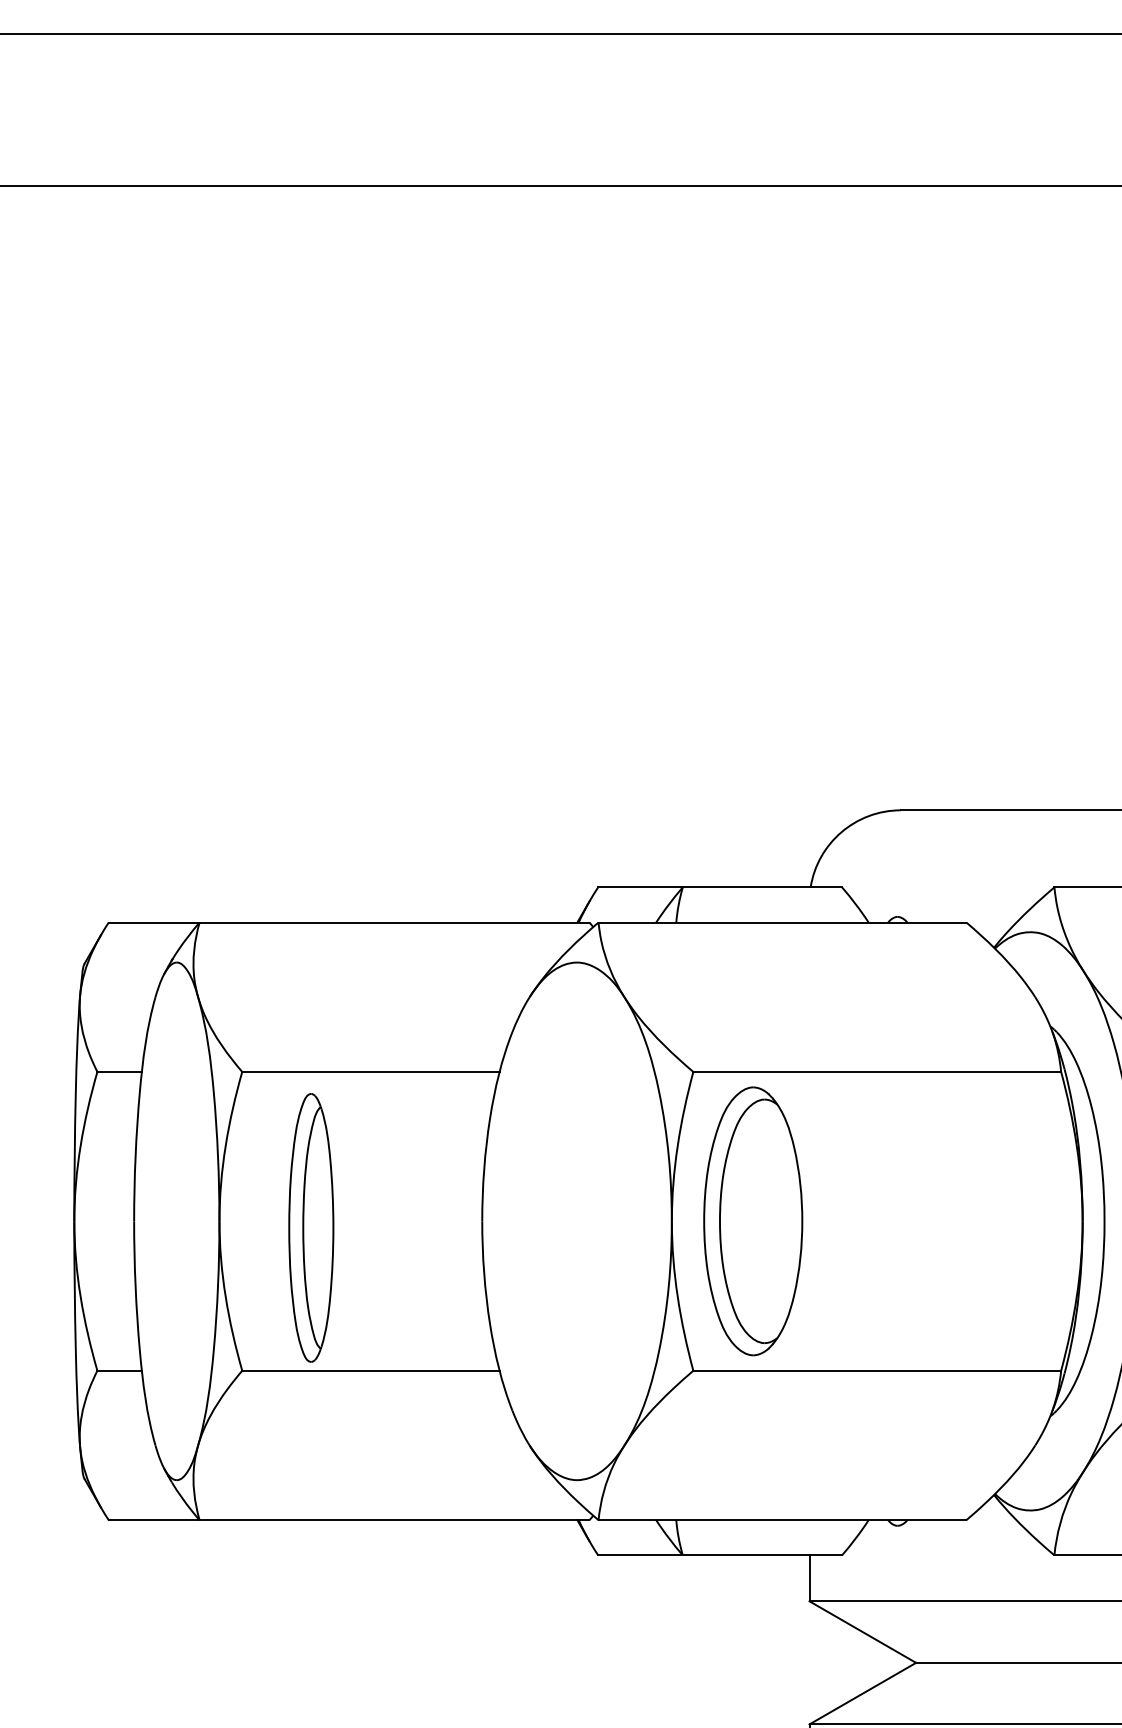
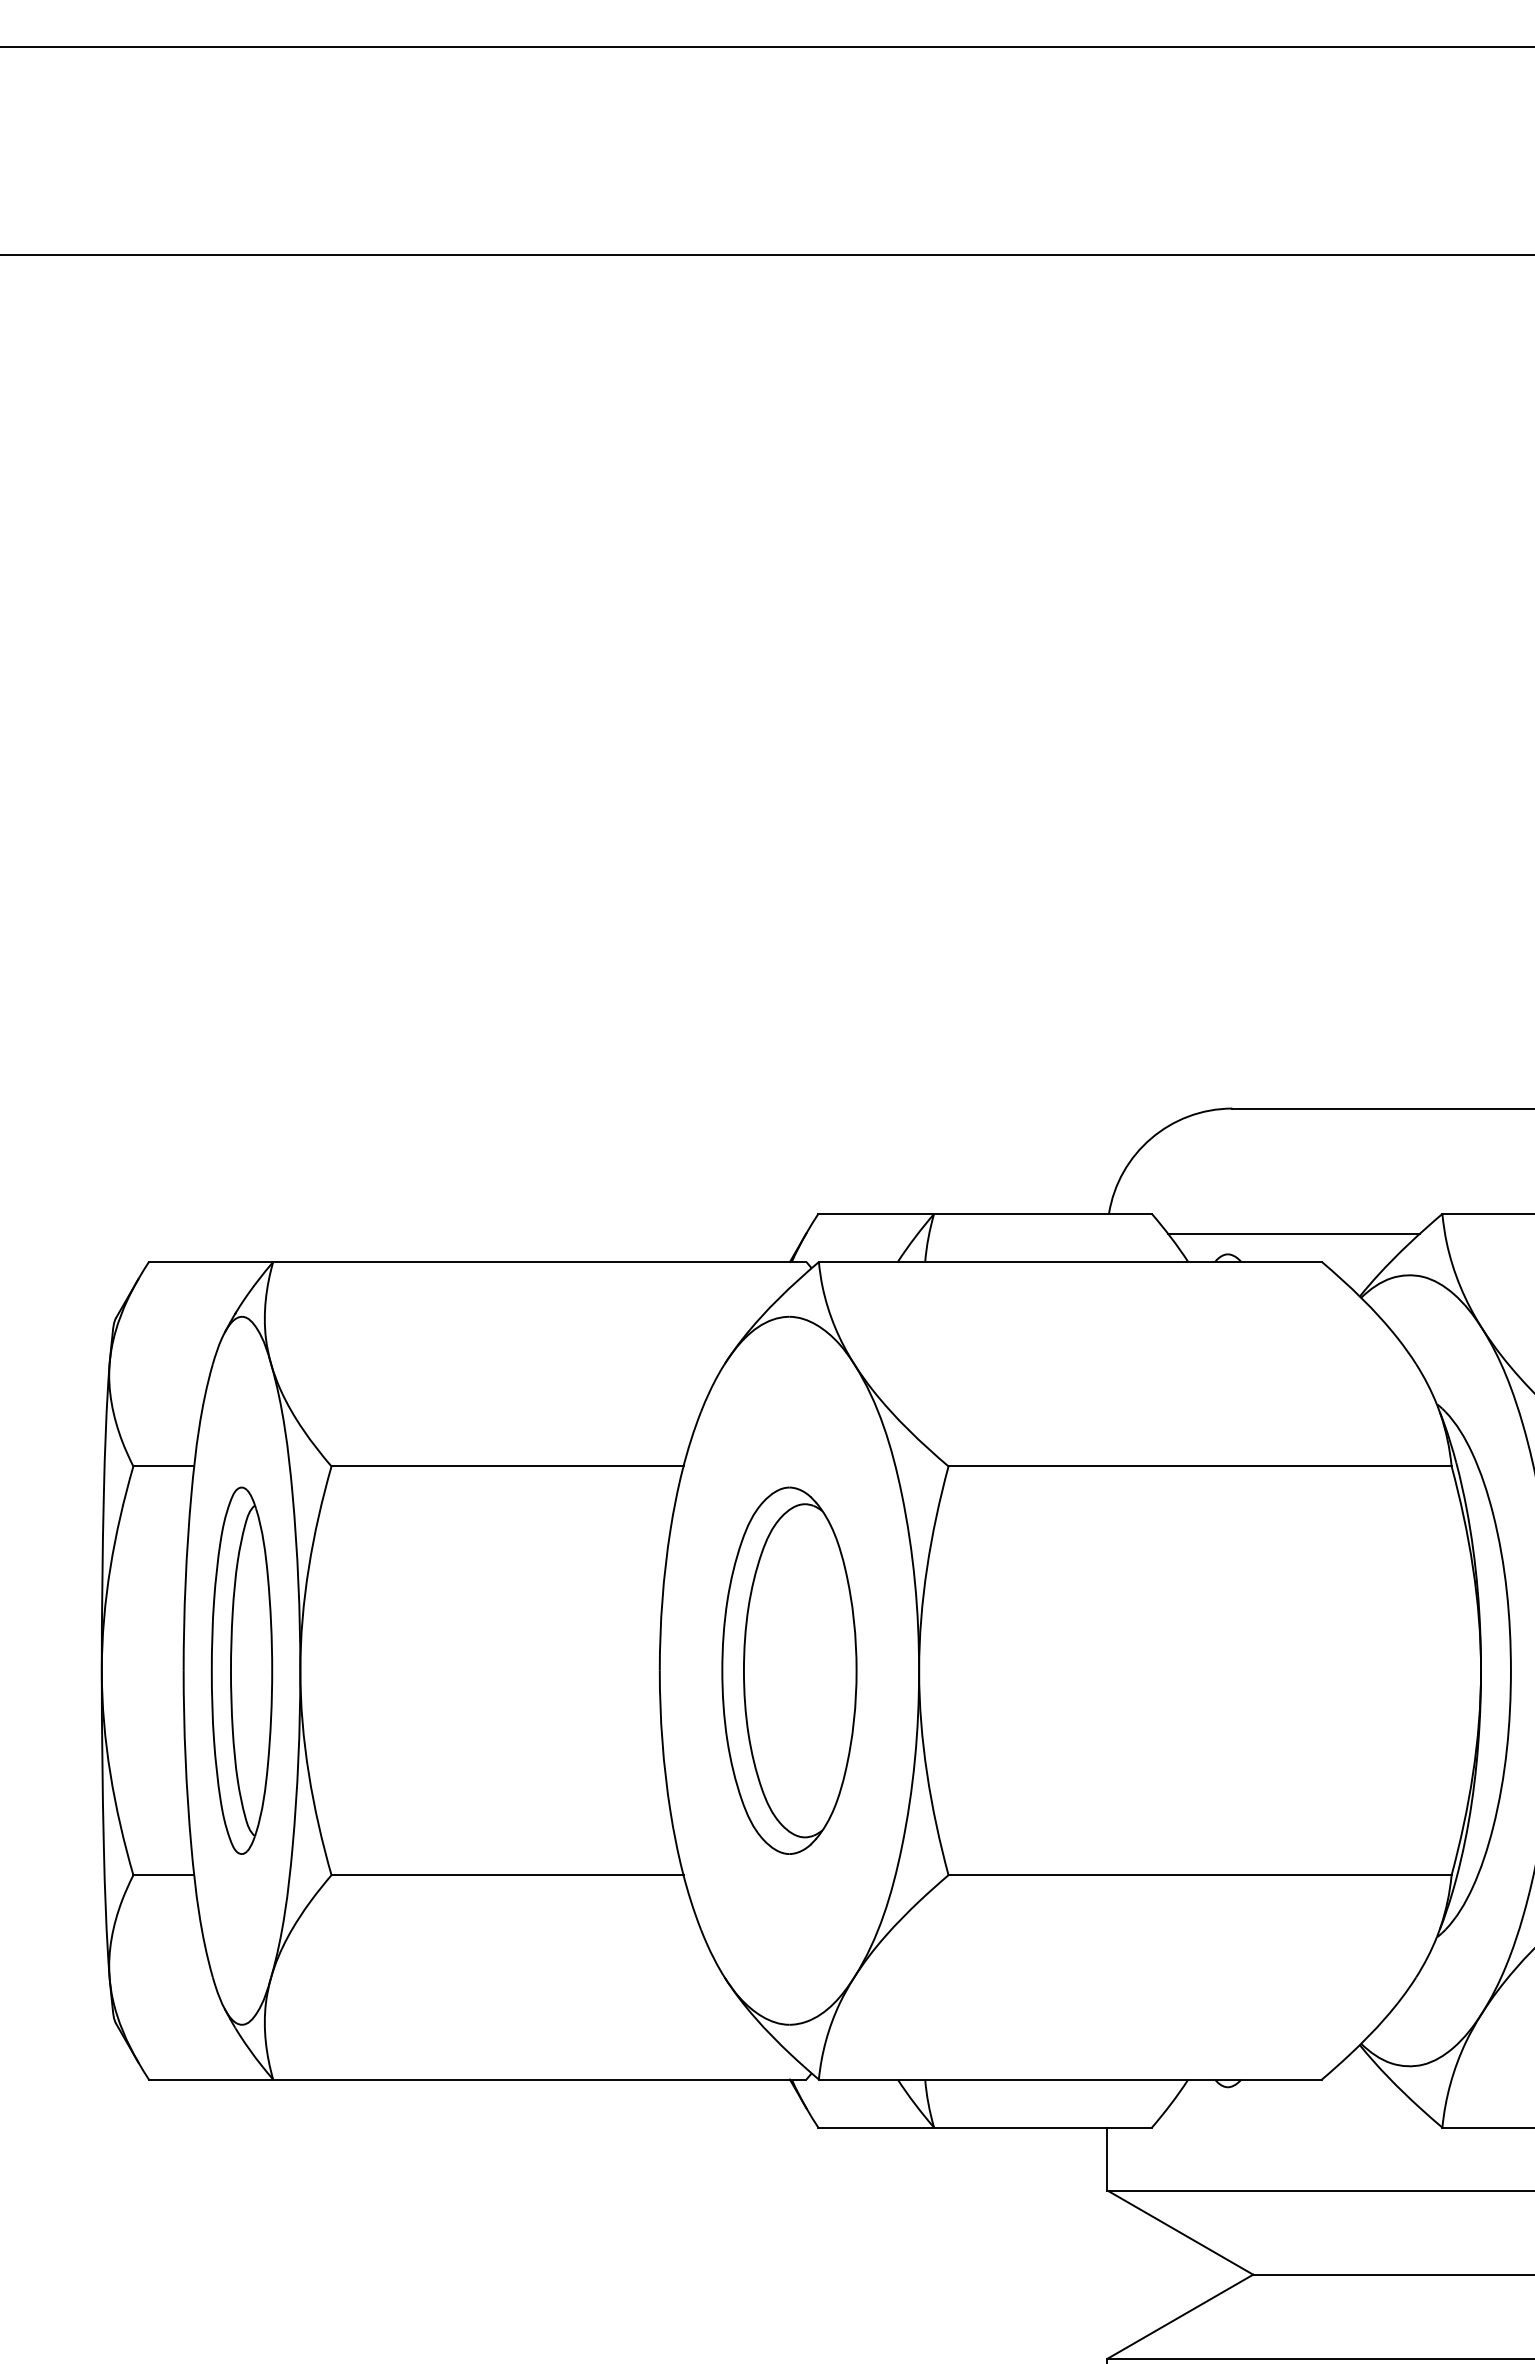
line: (945, 901) -> (1293, 1233), added
part: (753, 1221) -> (789, 1670), moved
part: (310, 1227) -> (241, 1670), moved

